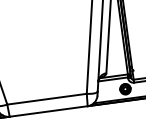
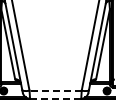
line: (46, 98) -> (55, 90), solid -> dashed
line: (48, 111) -> (55, 98), solid -> dashed

